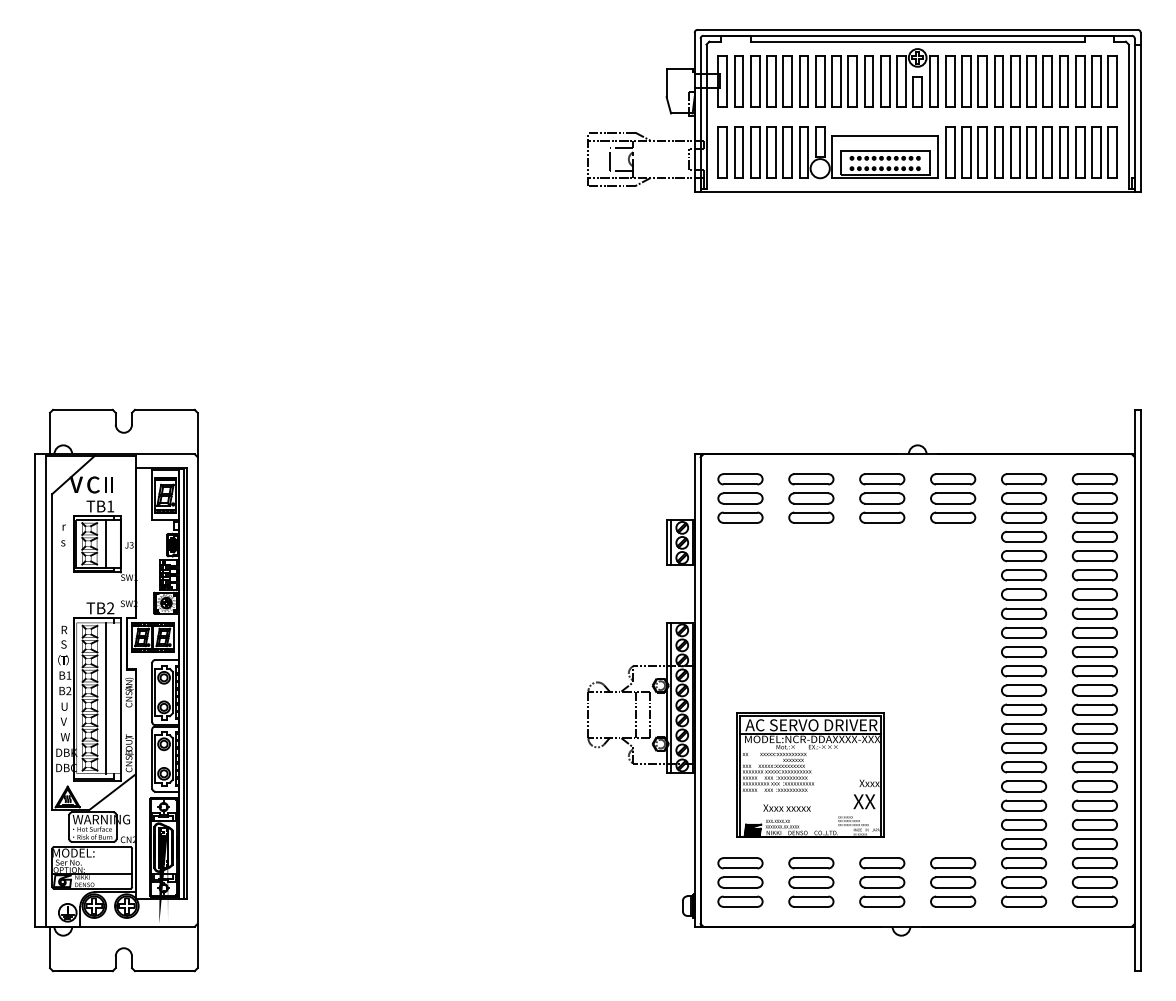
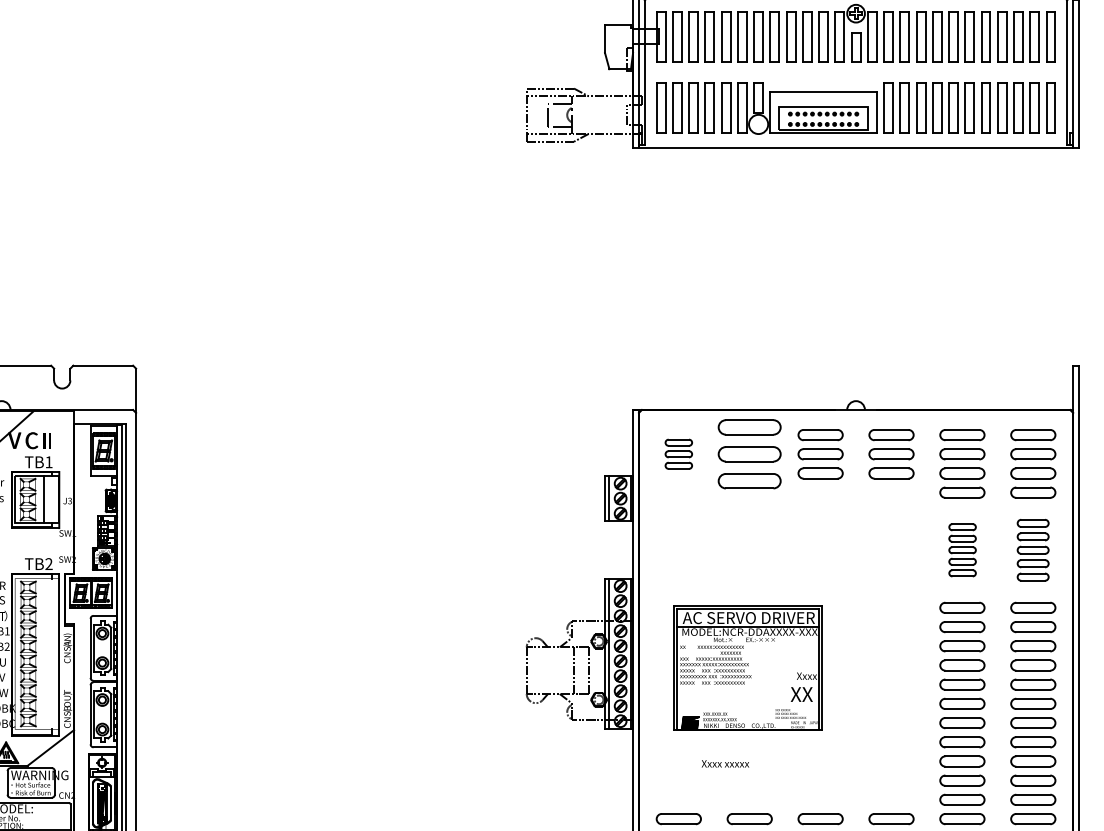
part: (740, 498) -> (678, 454), size x0.6
part: (811, 498) -> (749, 454), size x1.4
part: (1024, 594) -> (962, 550), size x0.6
part: (1094, 594) -> (1032, 550), size x0.7
line: (106, 697) -> (44, 653), removed
part: (810, 774) -> (747, 667), moved

